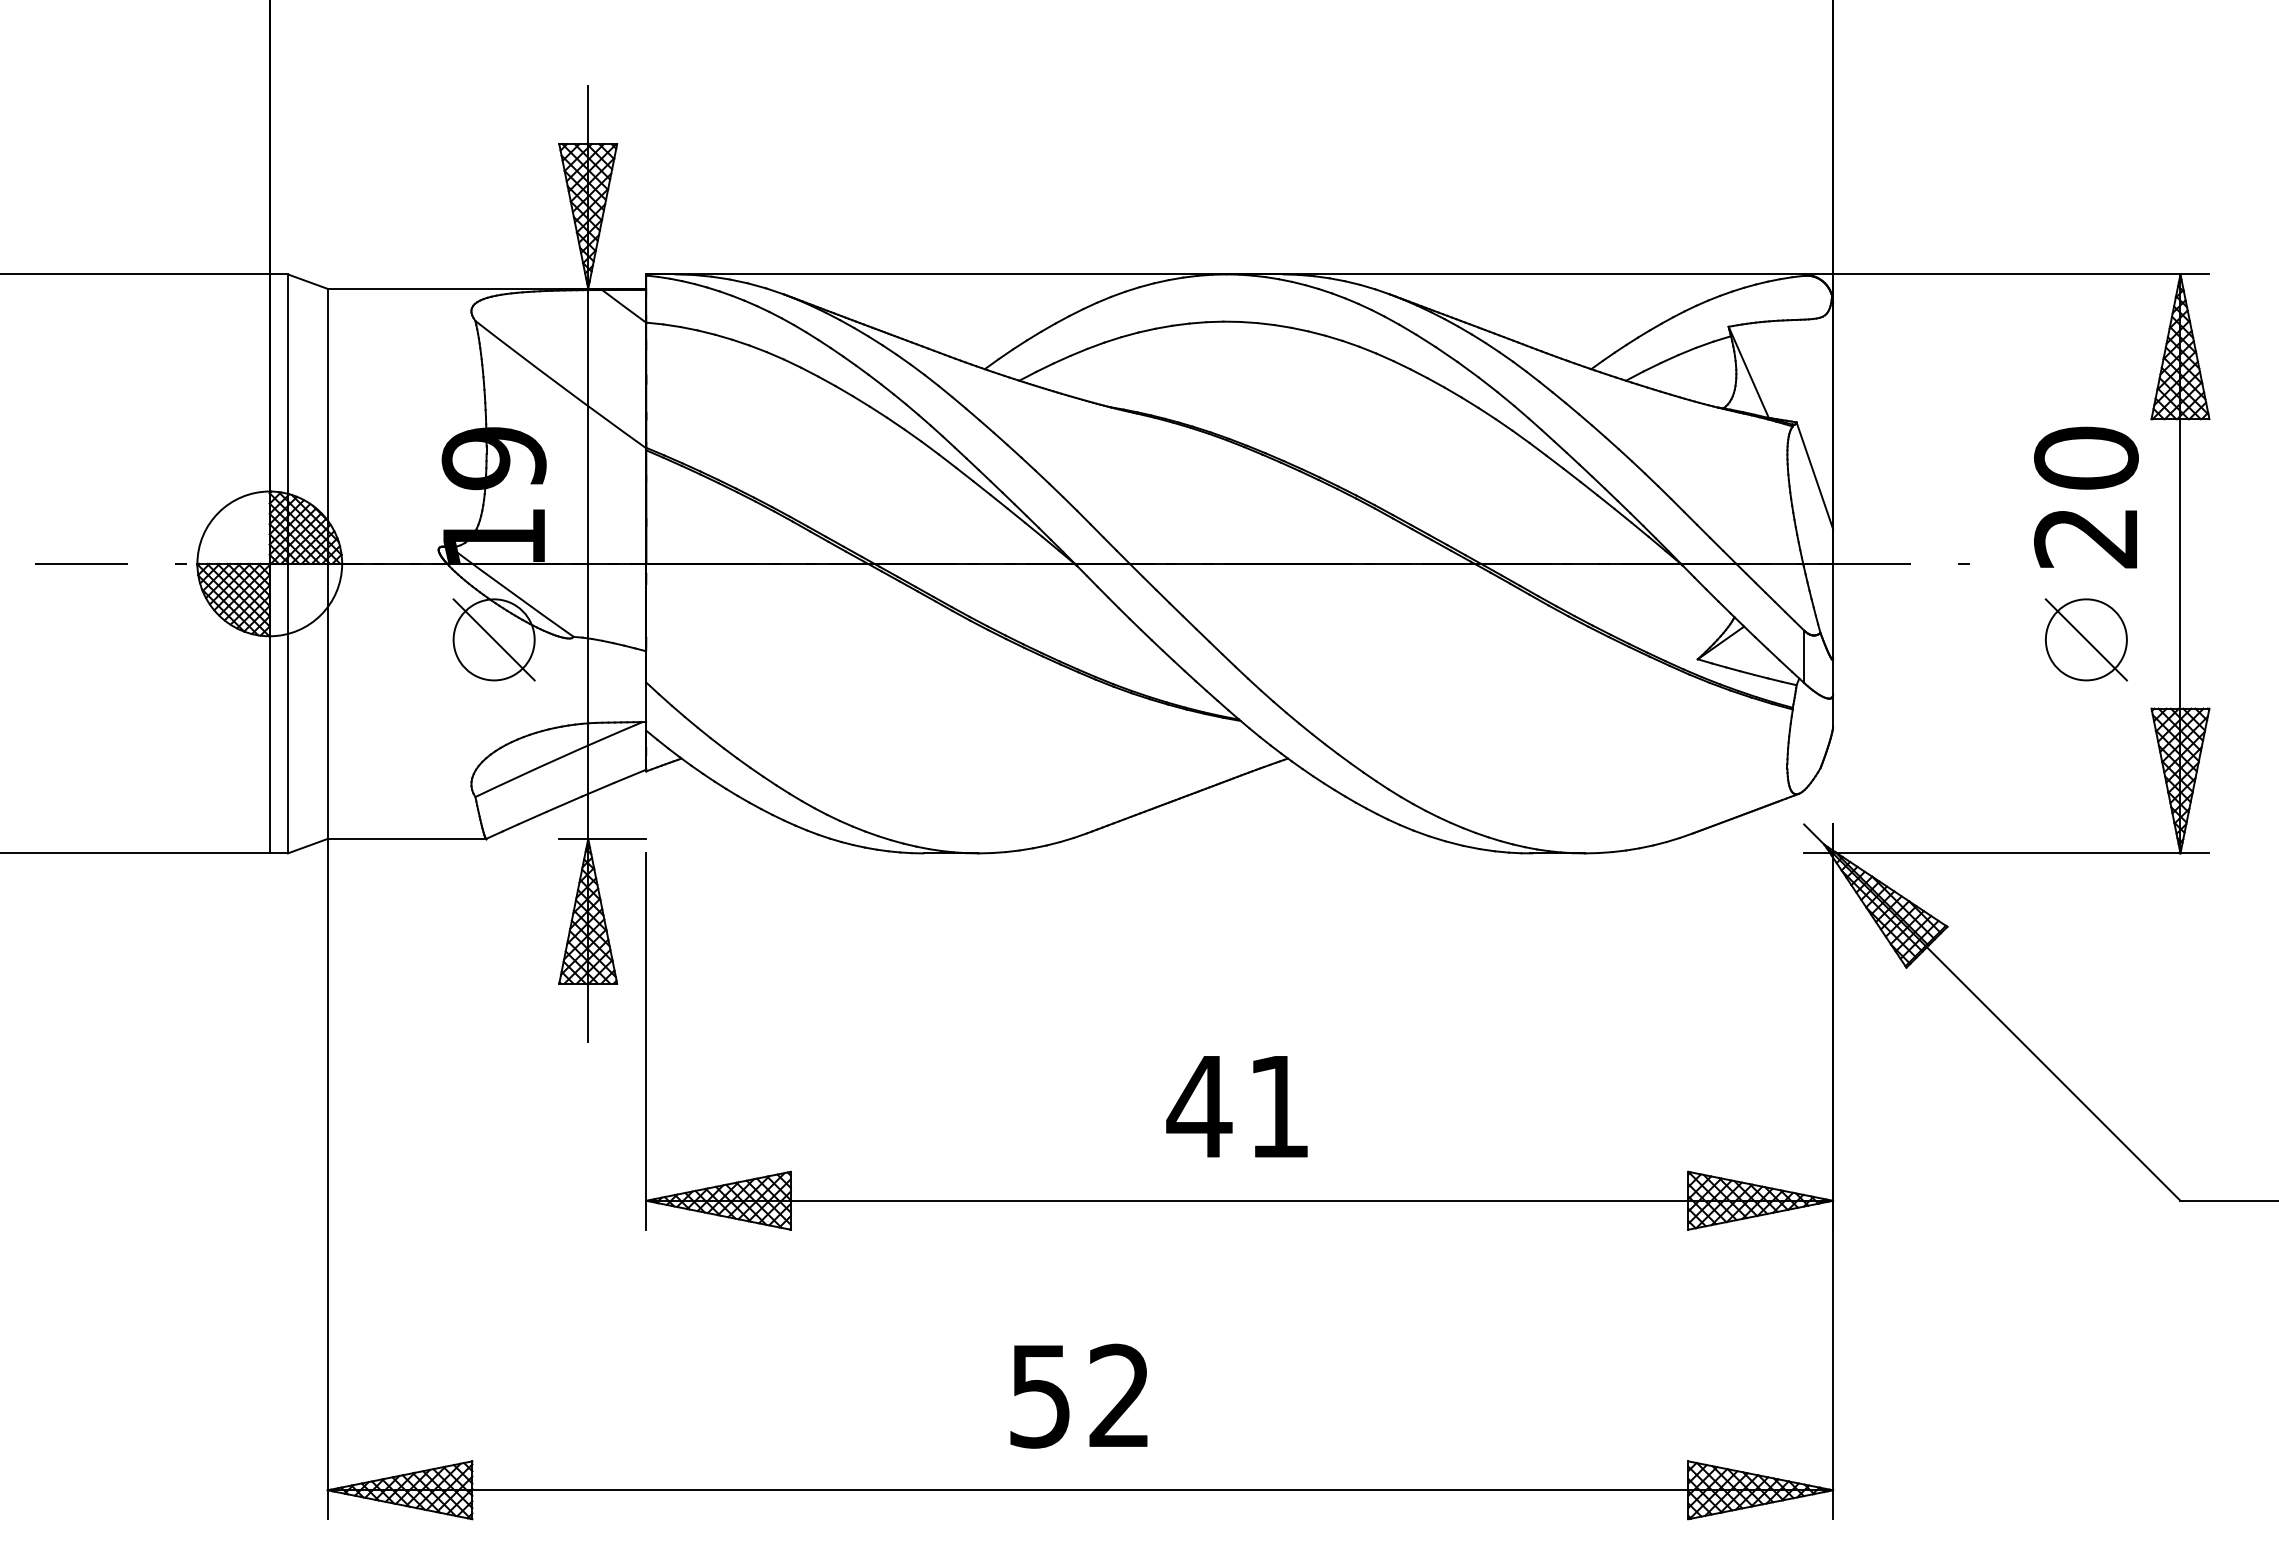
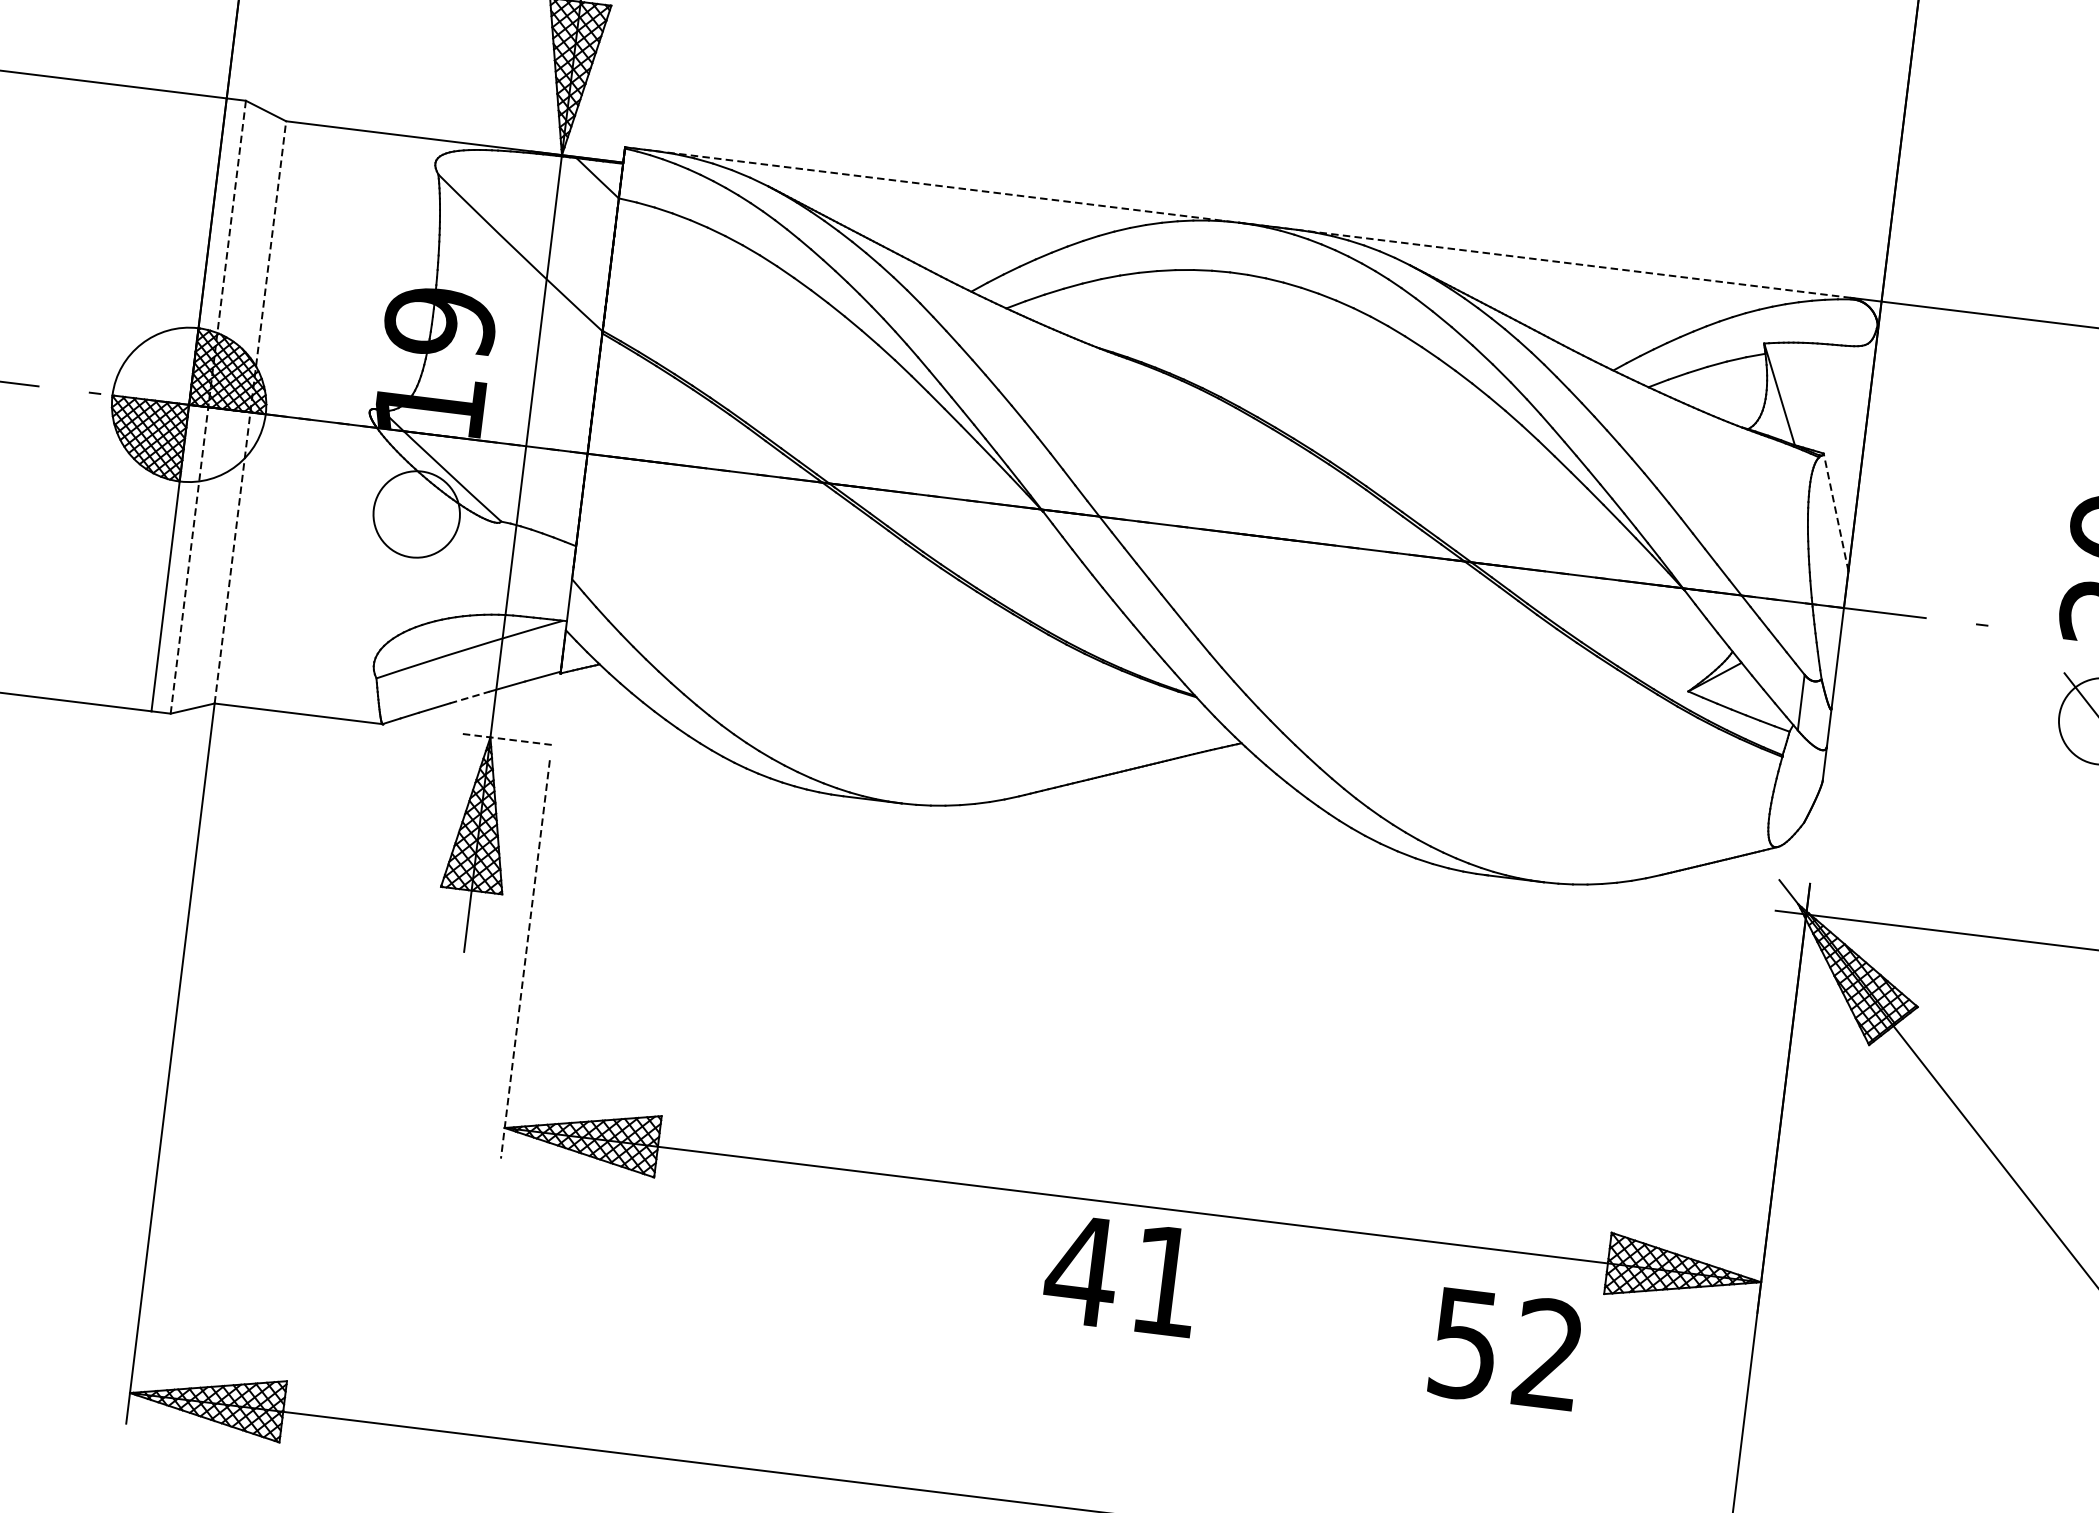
line: (1225, 274) -> (1238, 222), solid -> dashed
line: (1814, 475) -> (1835, 512), solid -> dashed
line: (287, 563) -> (207, 406), solid -> dashed
line: (327, 563) -> (250, 411), solid -> dashed
line: (493, 639) -> (416, 513), removed
line: (564, 804) -> (469, 697), solid -> dashed
line: (602, 838) -> (505, 738), solid -> dashed
line: (646, 1042) -> (525, 960), solid -> dashed
text: (1236, 1106) -> (1120, 1275), moved
text: (1078, 1395) -> (1505, 1348), moved

